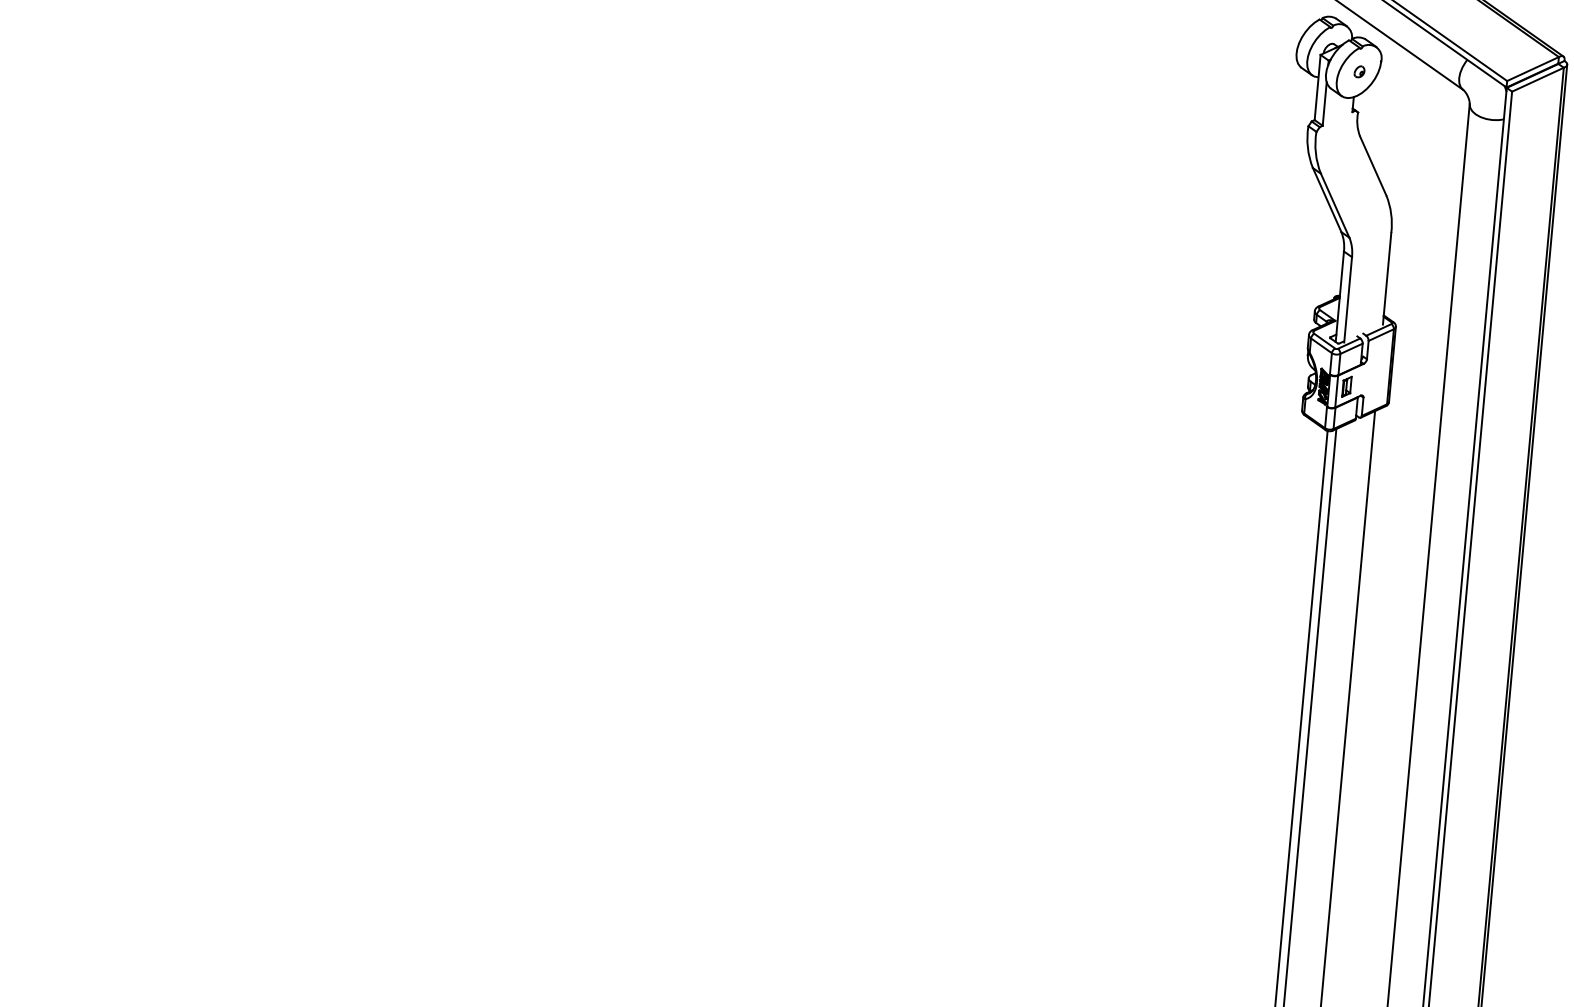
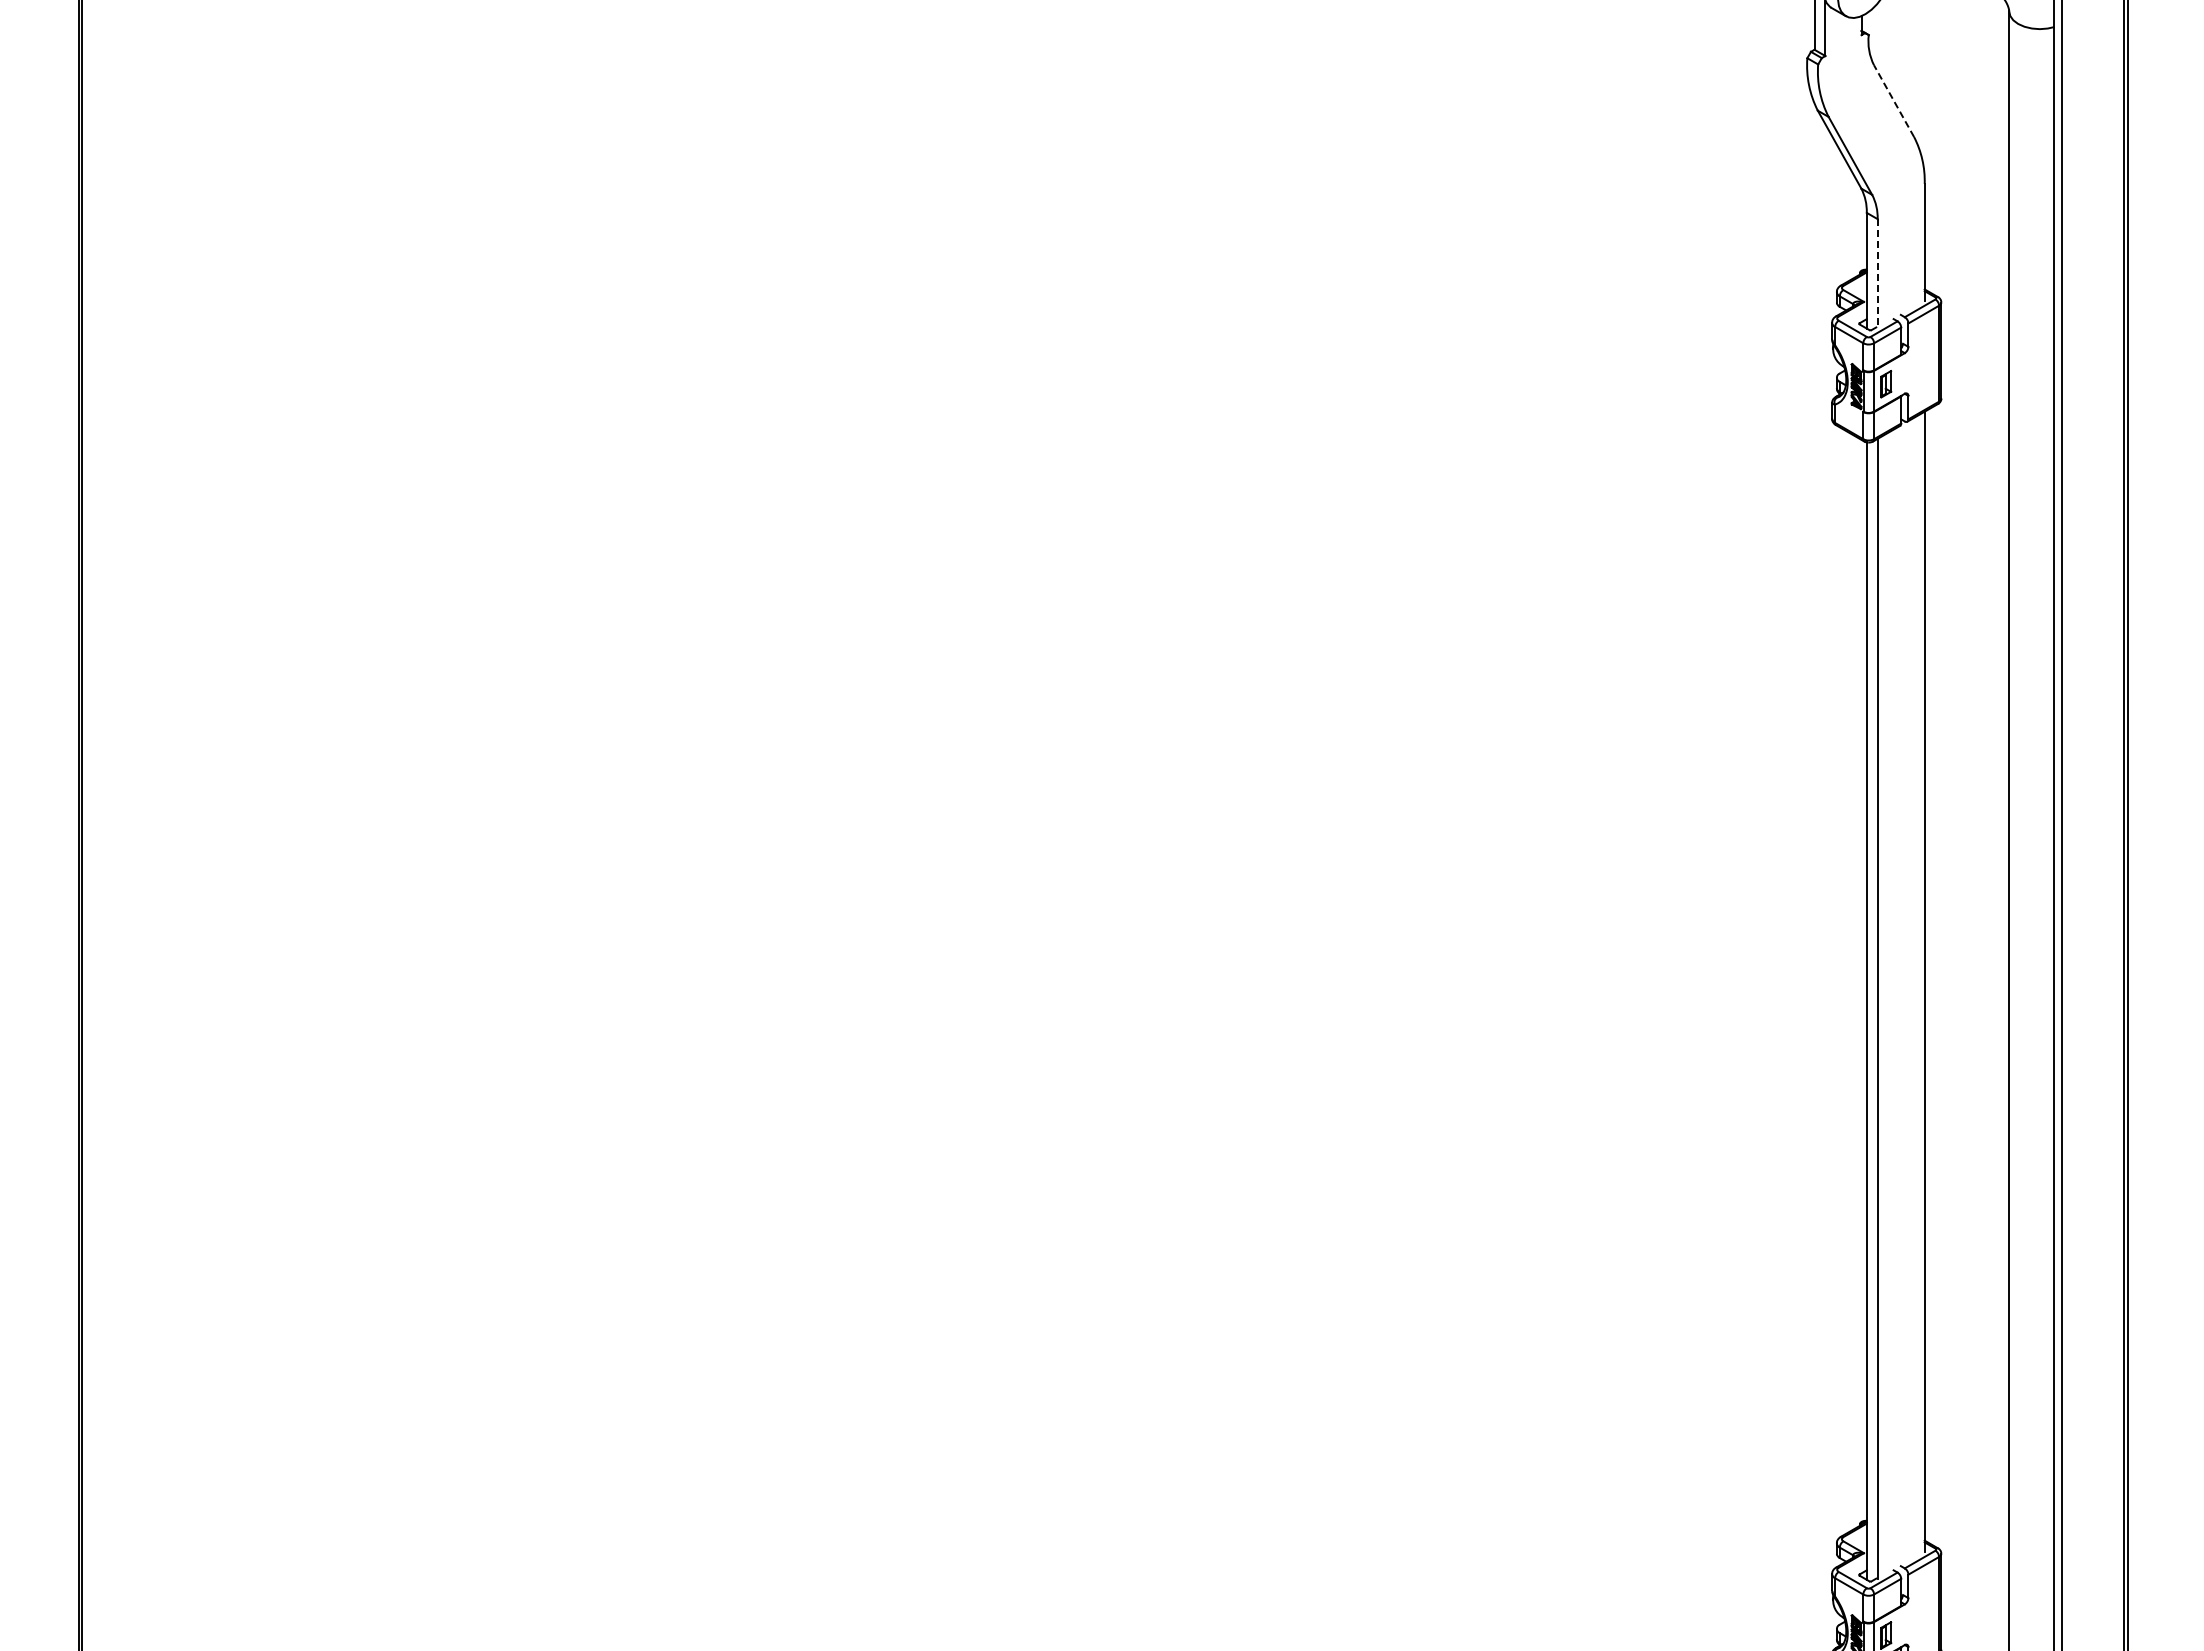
line: (1372, 165) -> (1893, 100), solid -> dashed
line: (1347, 299) -> (1877, 273), solid -> dashed

